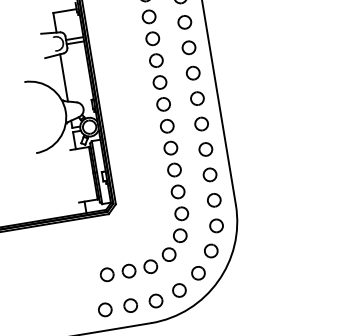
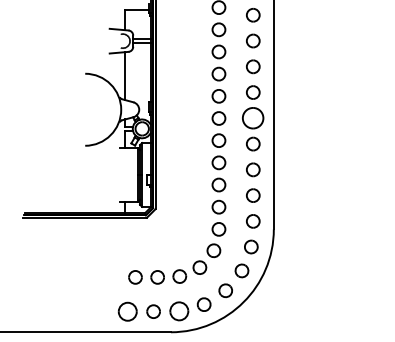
part: (197, 98) -> (253, 118), size x1.6
part: (156, 300) -> (179, 310), size x1.4
part: (104, 309) -> (127, 311), size x1.4

